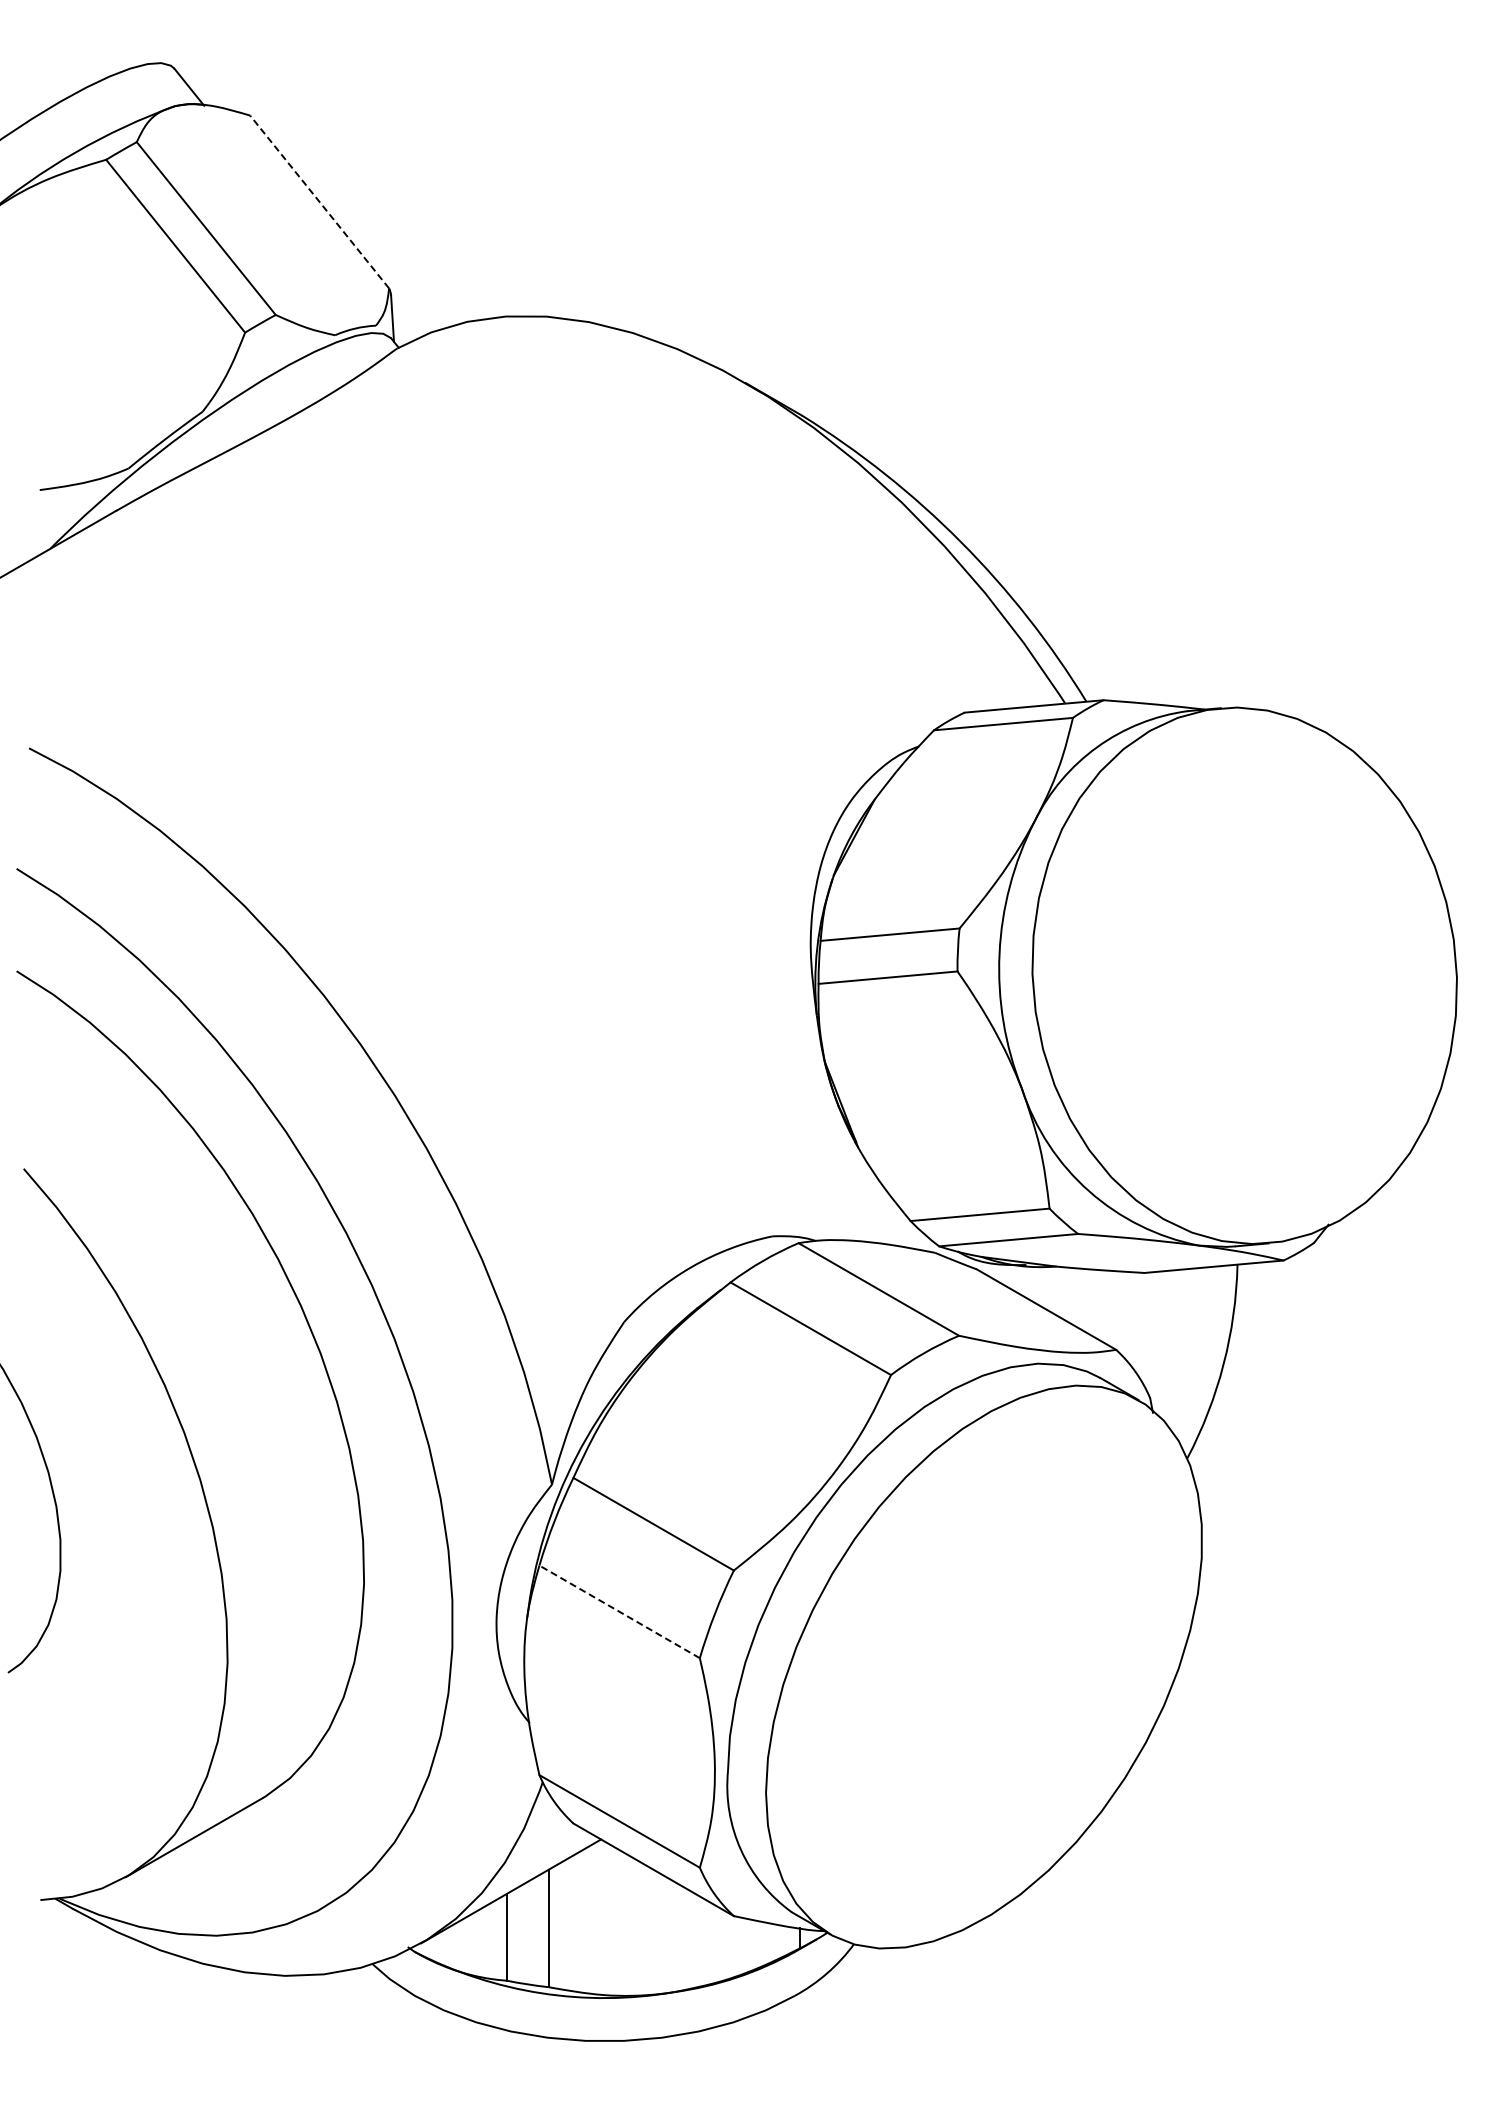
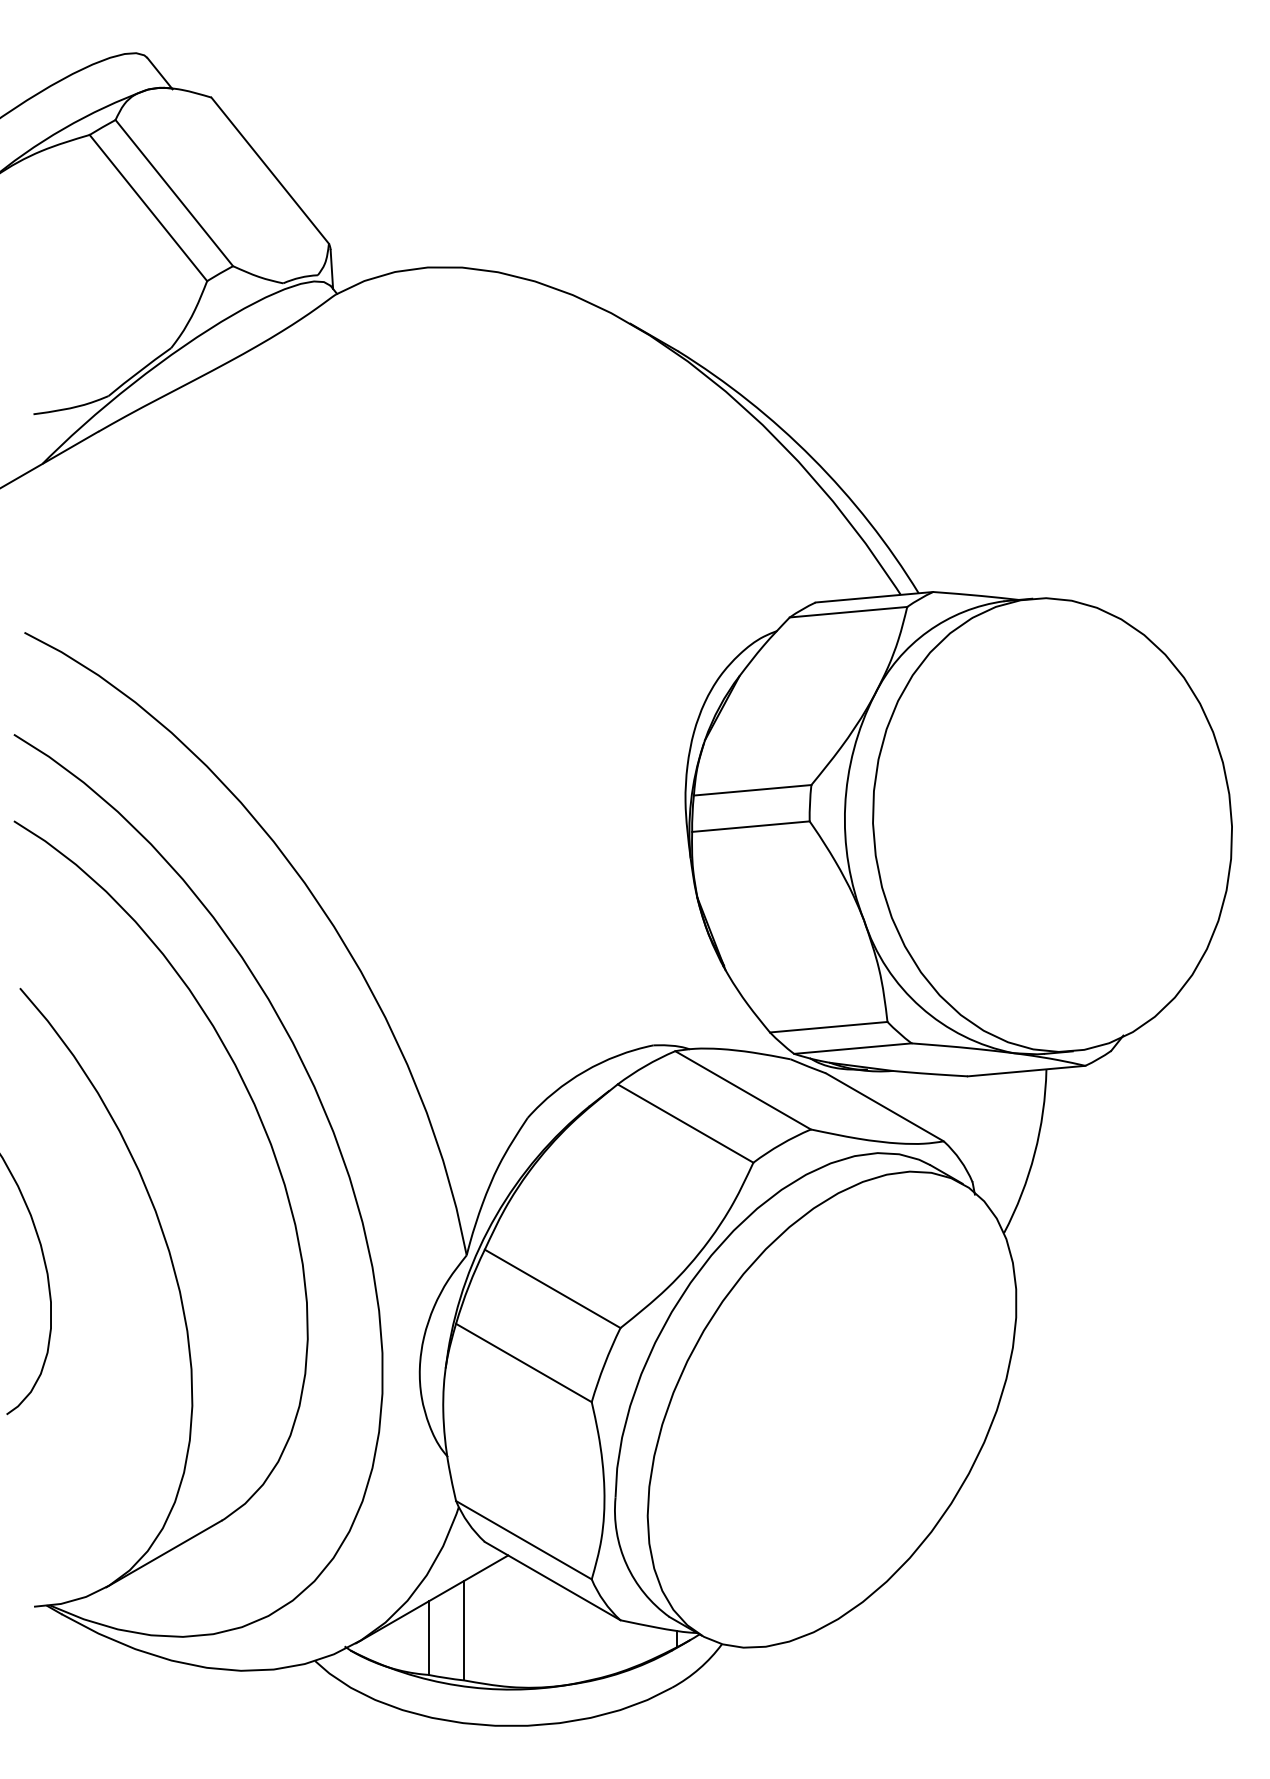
line: (319, 202) -> (270, 171), dashed -> solid
line: (619, 1611) -> (523, 1362), dashed -> solid

